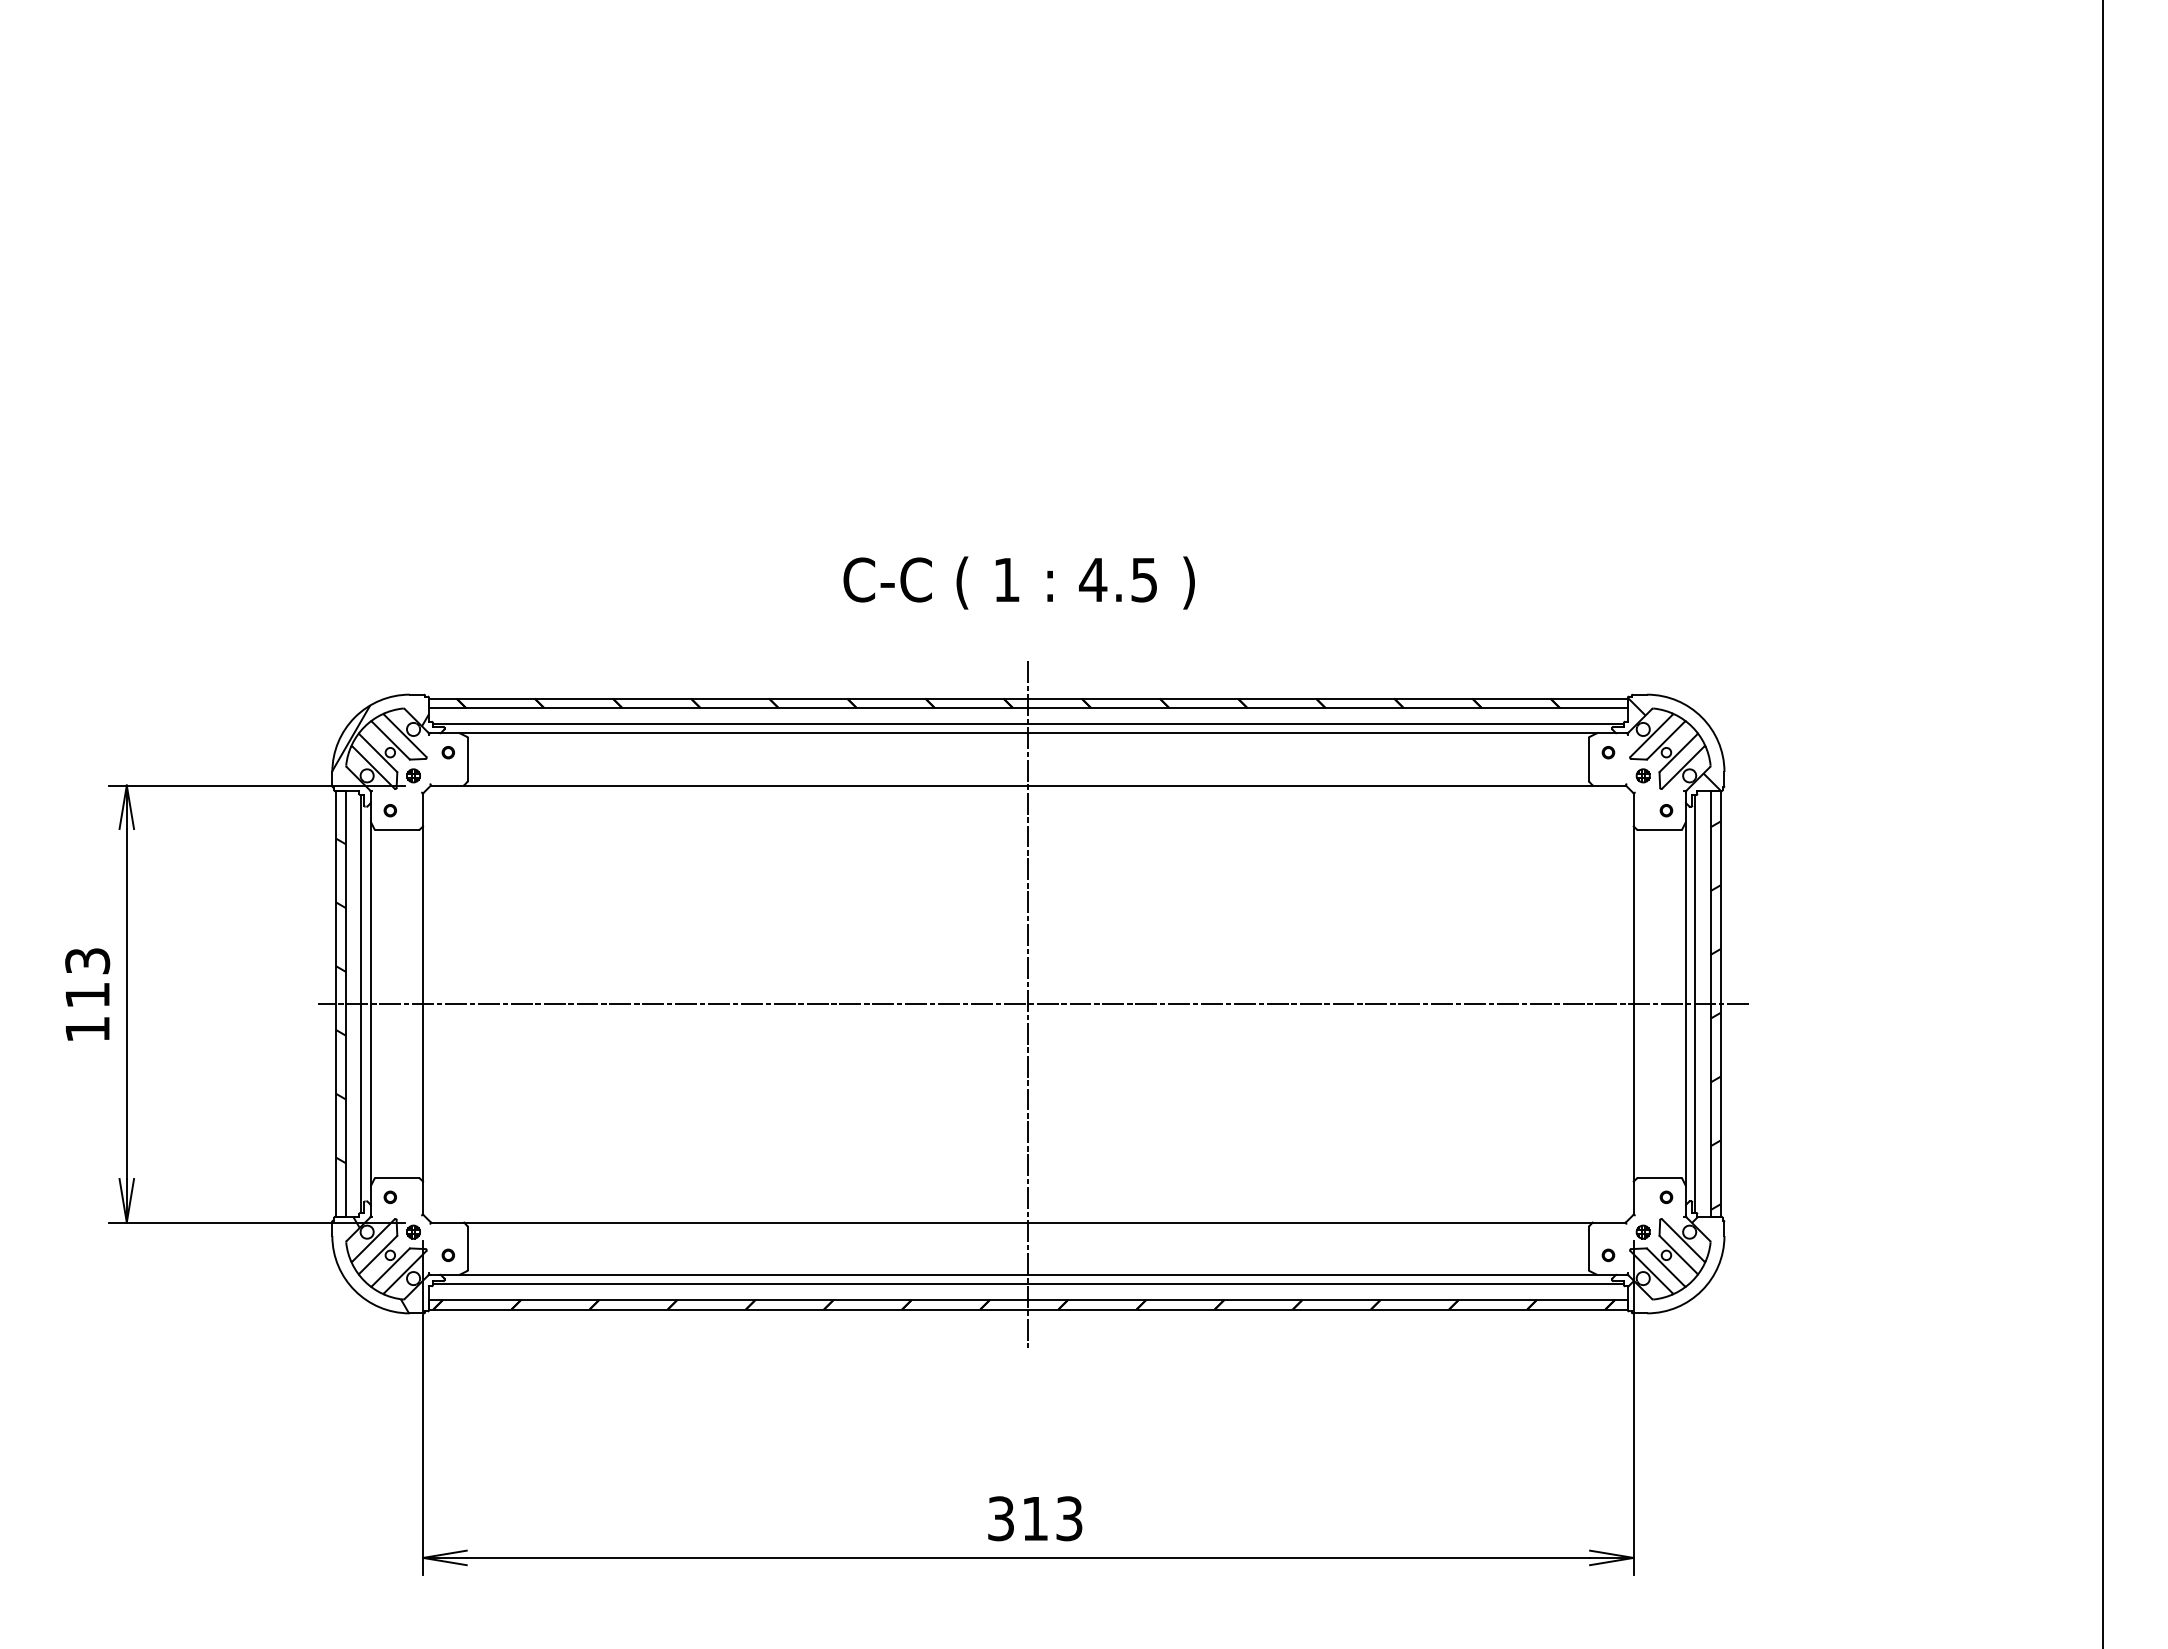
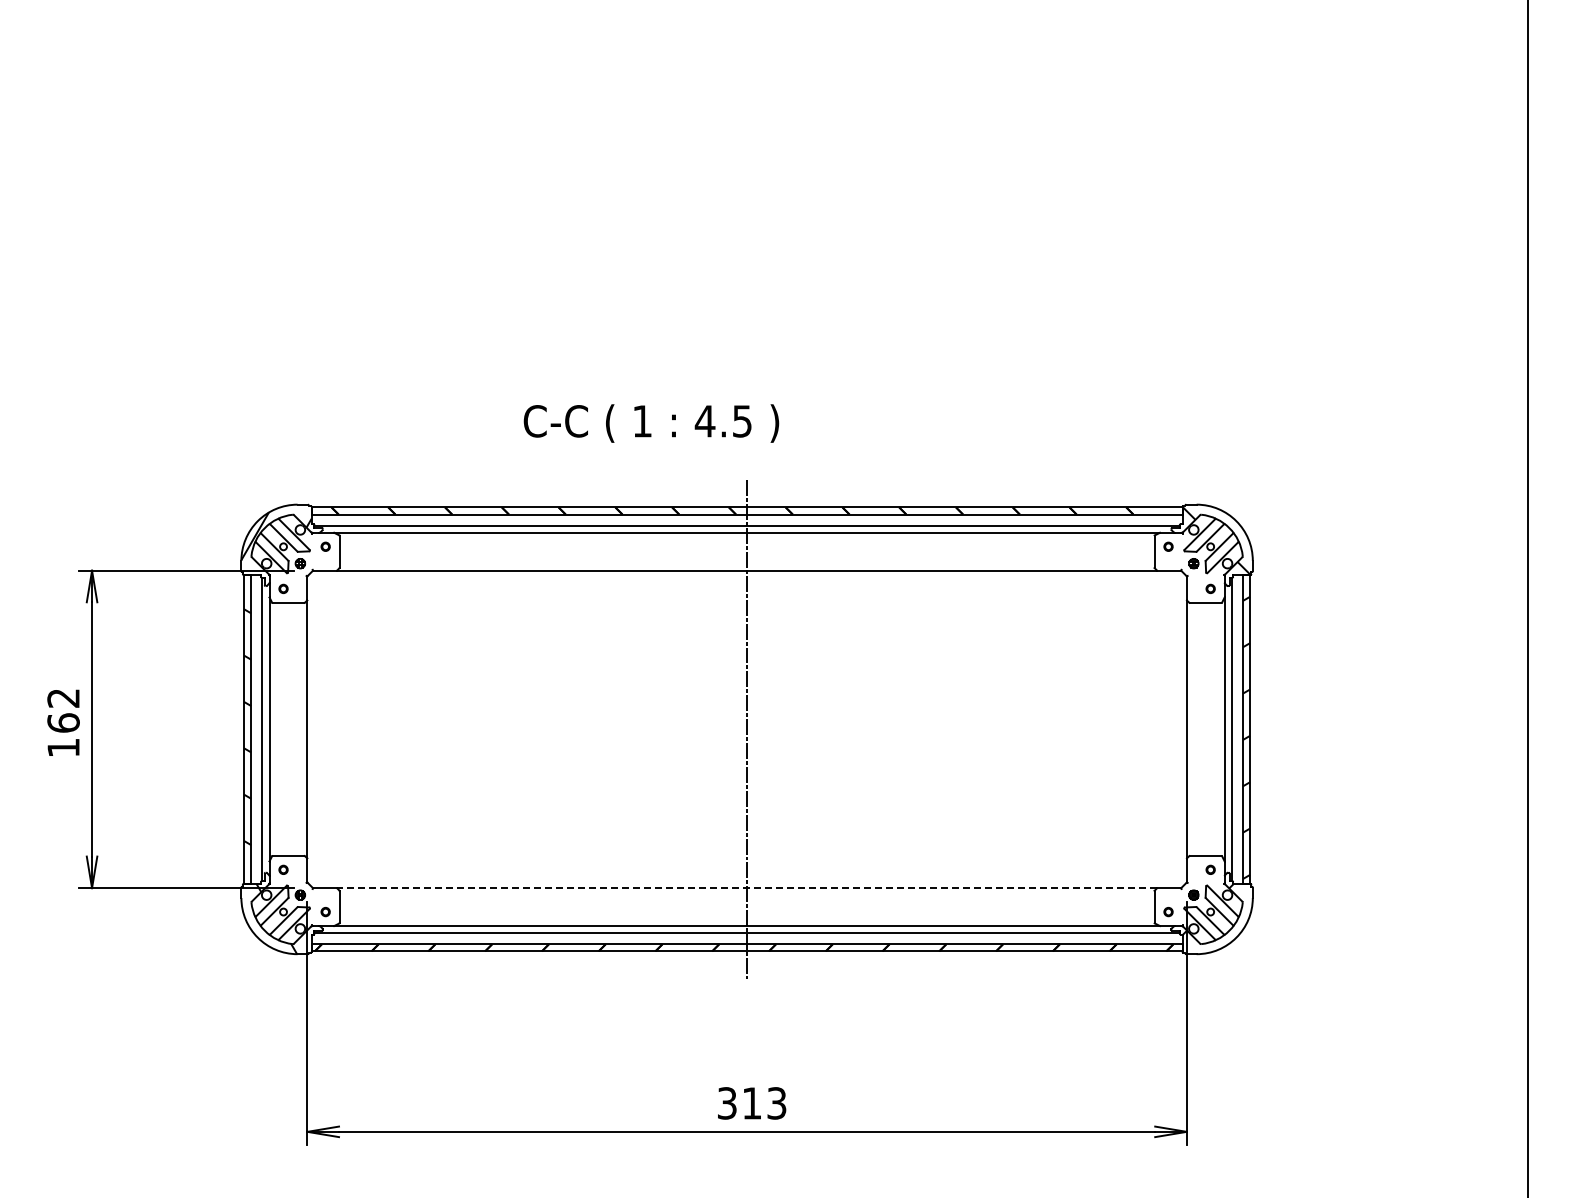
text: (1019, 582) -> (651, 423), moved
text: (87, 977) -> (63, 710), 113 -> 162
line: (1033, 1004) -> (750, 729), removed
line: (1027, 1222) -> (746, 888), solid -> dashed

